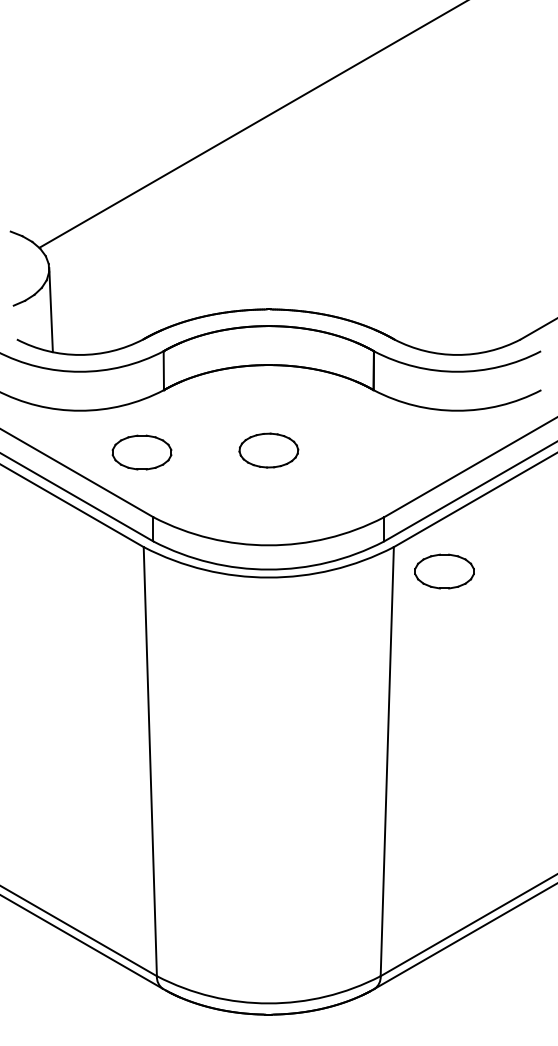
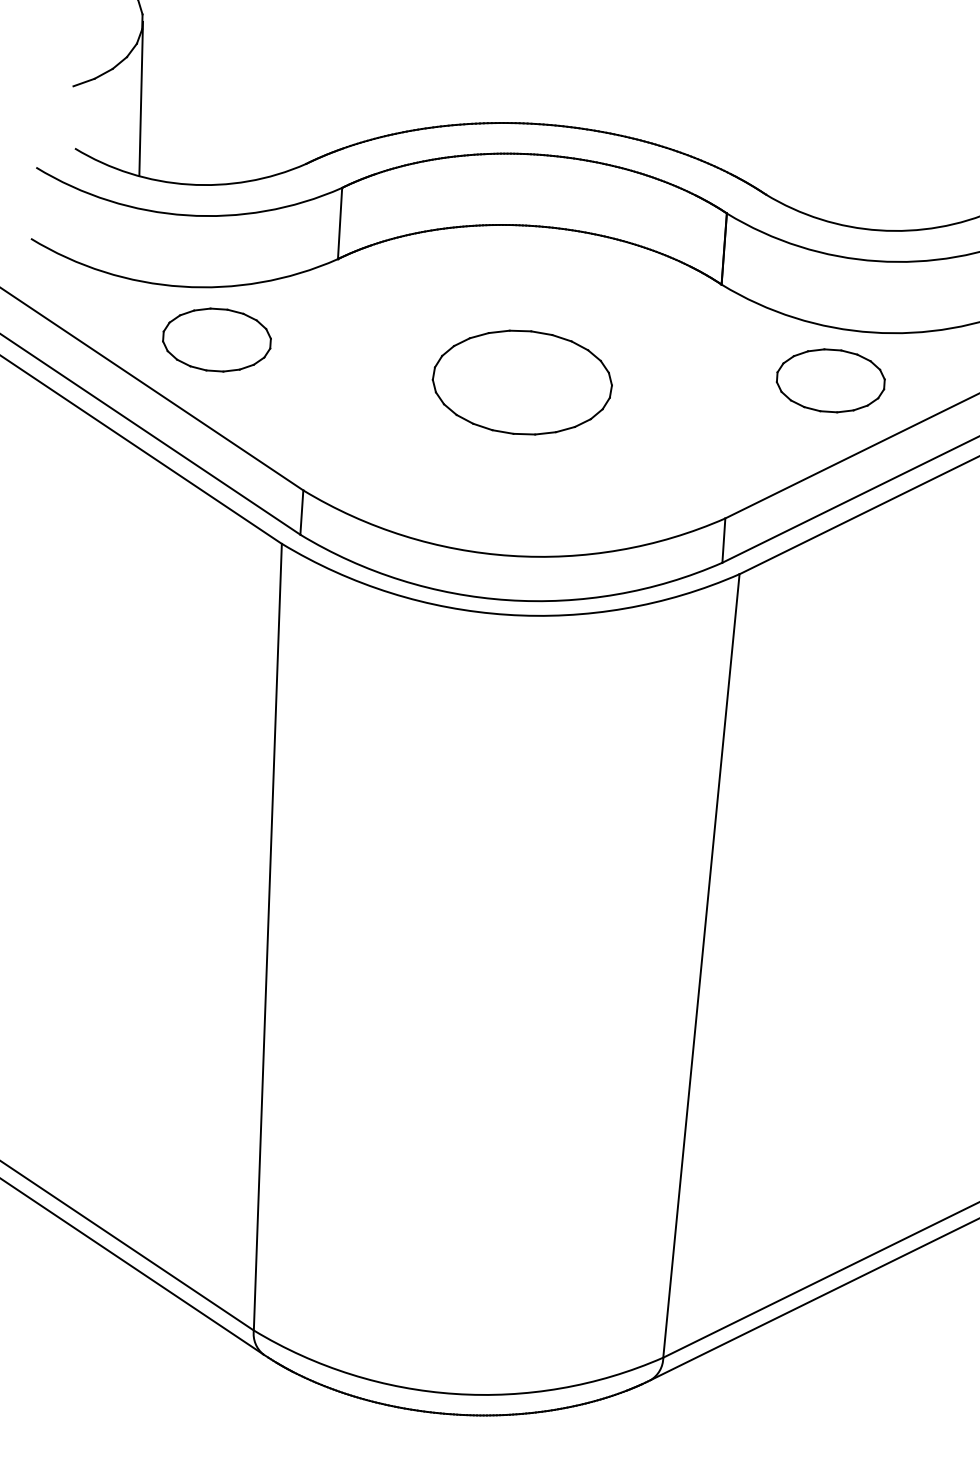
part: (268, 450) -> (521, 382), size x1.67
part: (141, 452) -> (215, 339), moved
part: (444, 571) -> (830, 380), moved

